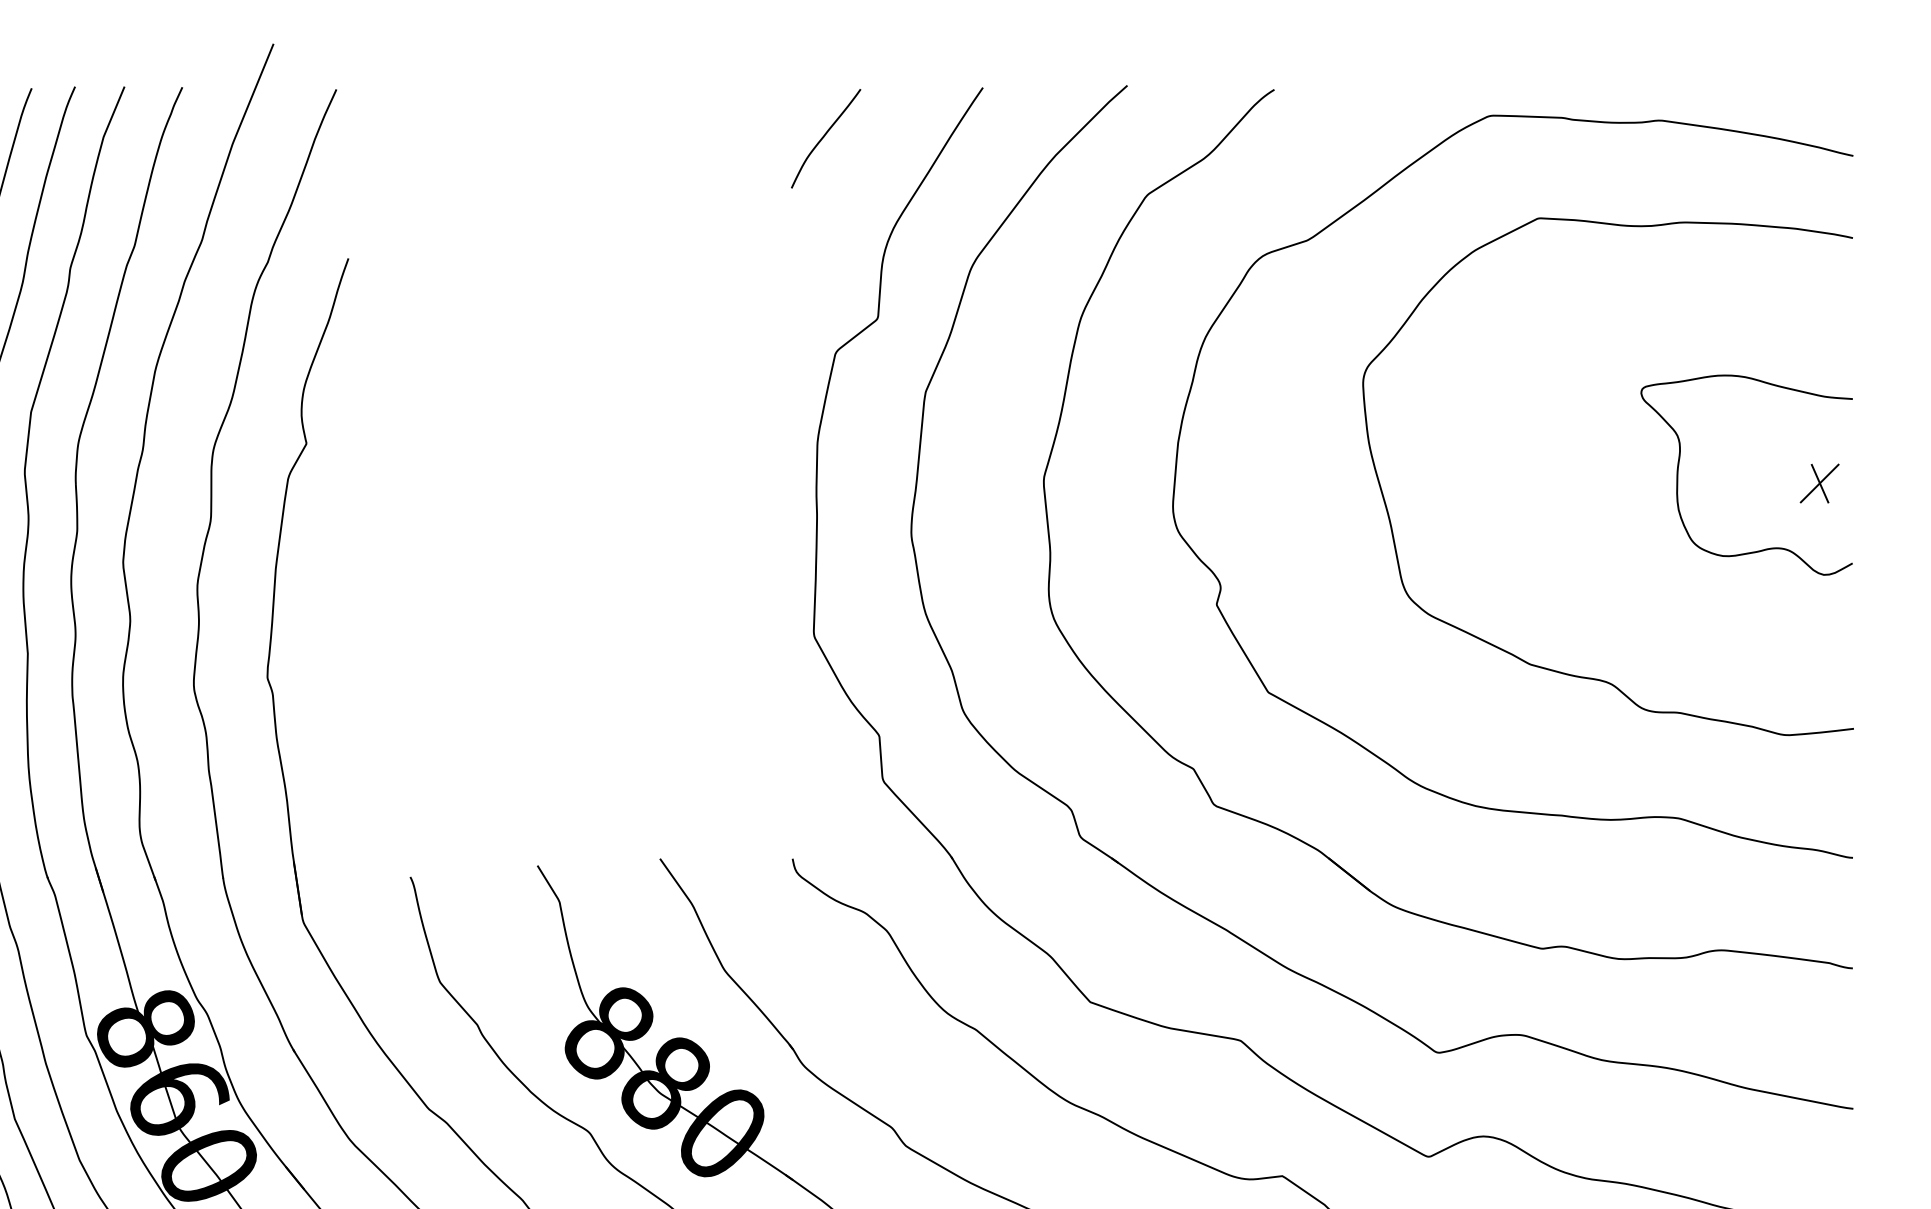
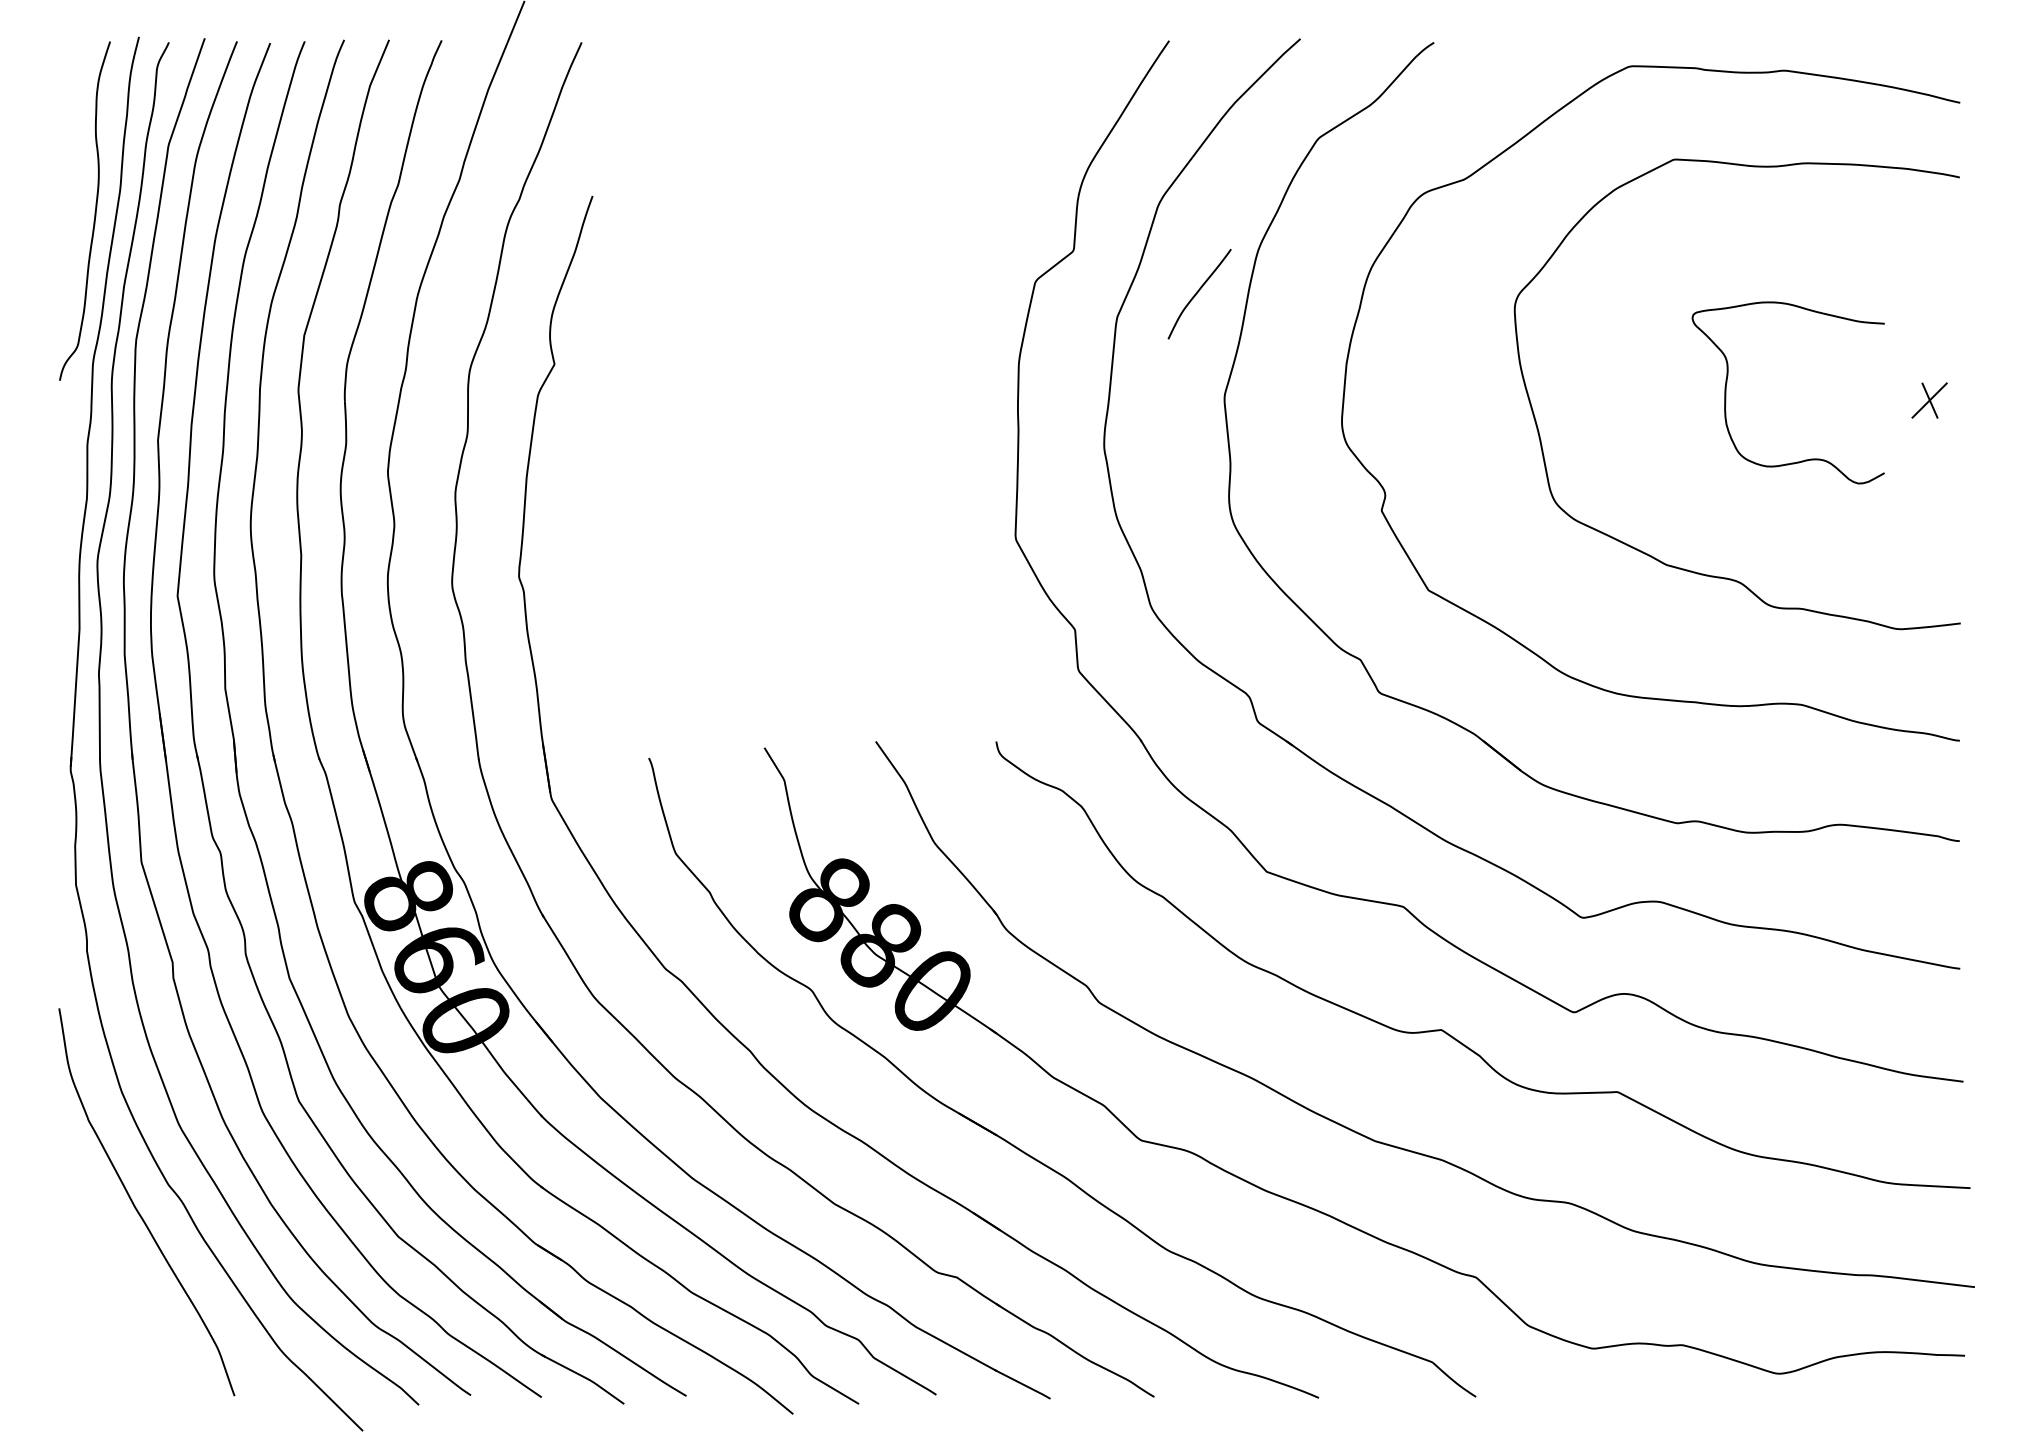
curve: (824, 136) -> (1198, 292), moved
curve: (1679, 464) -> (1727, 383), moved

